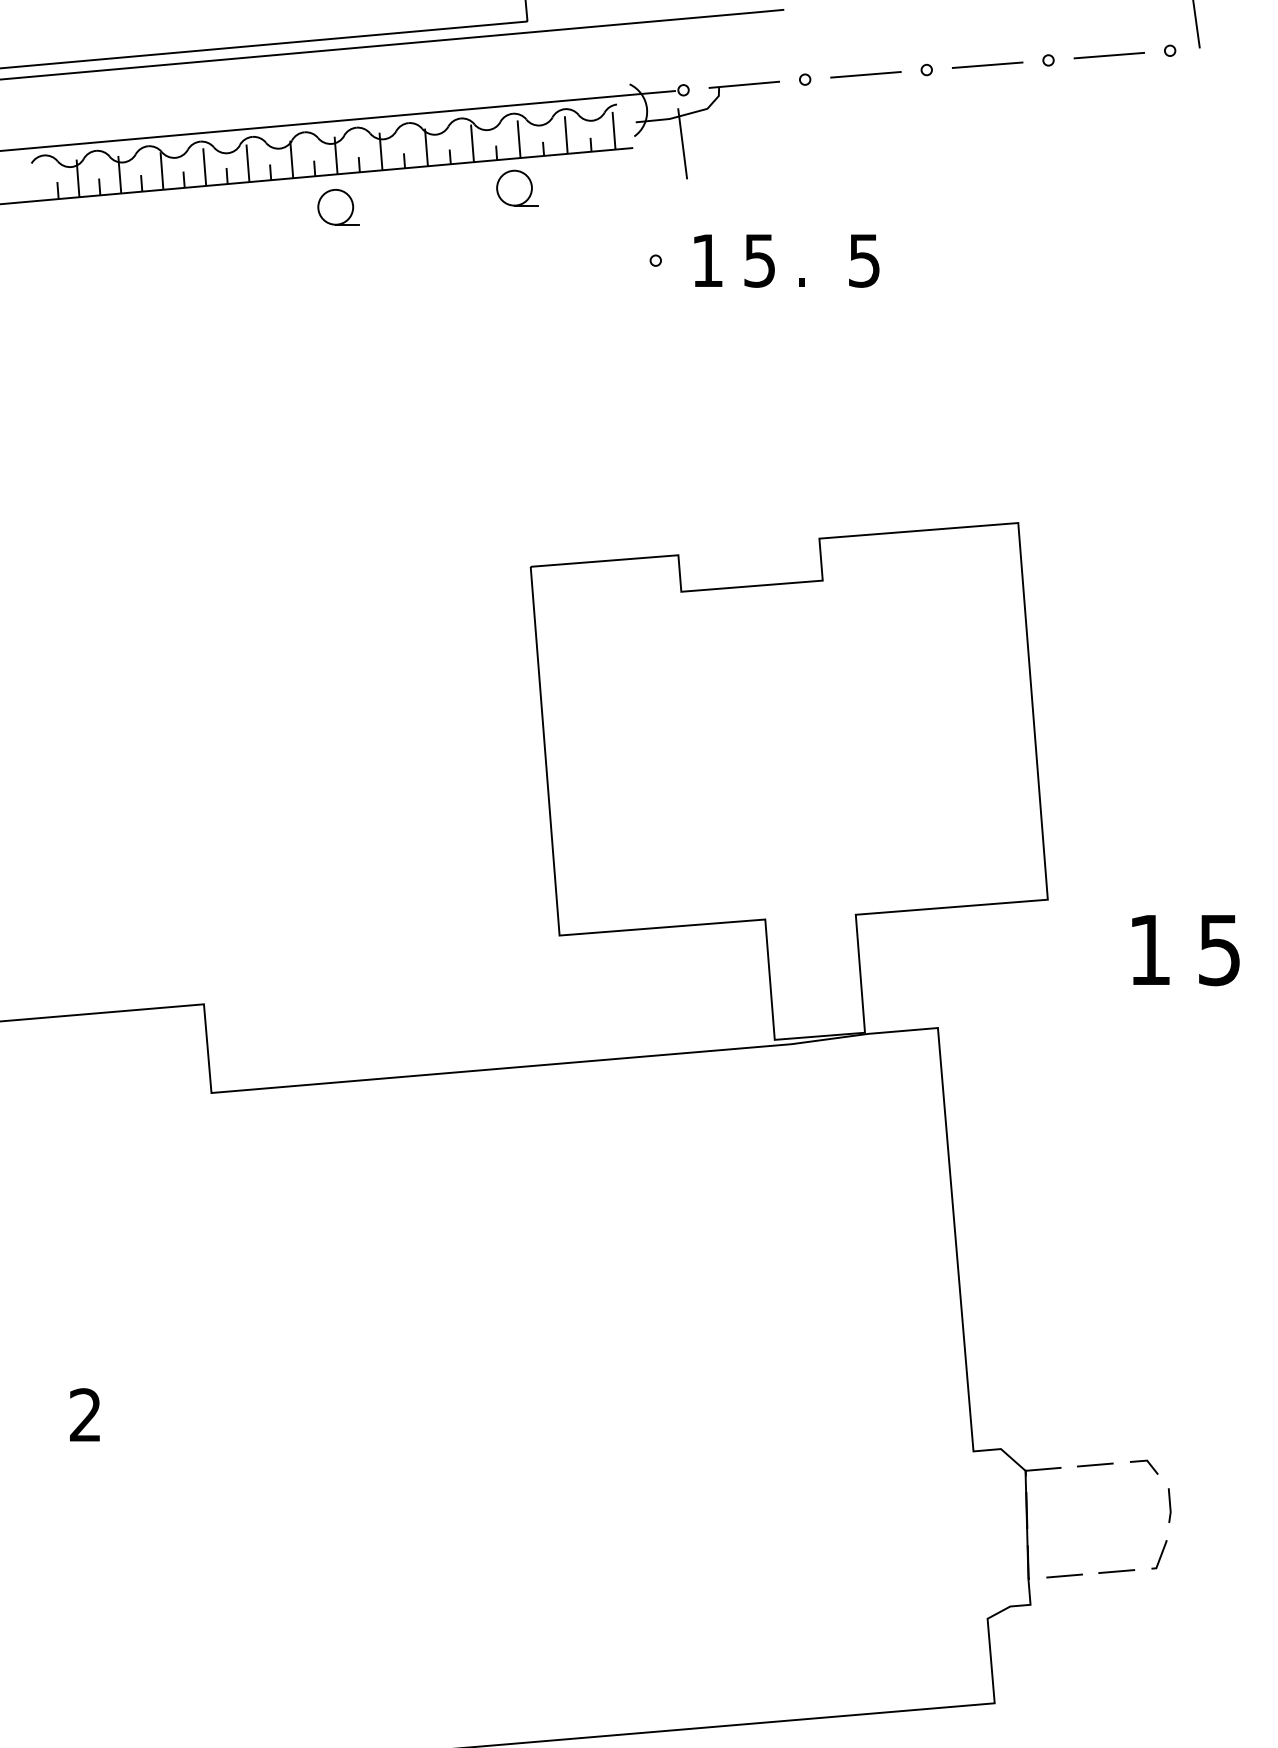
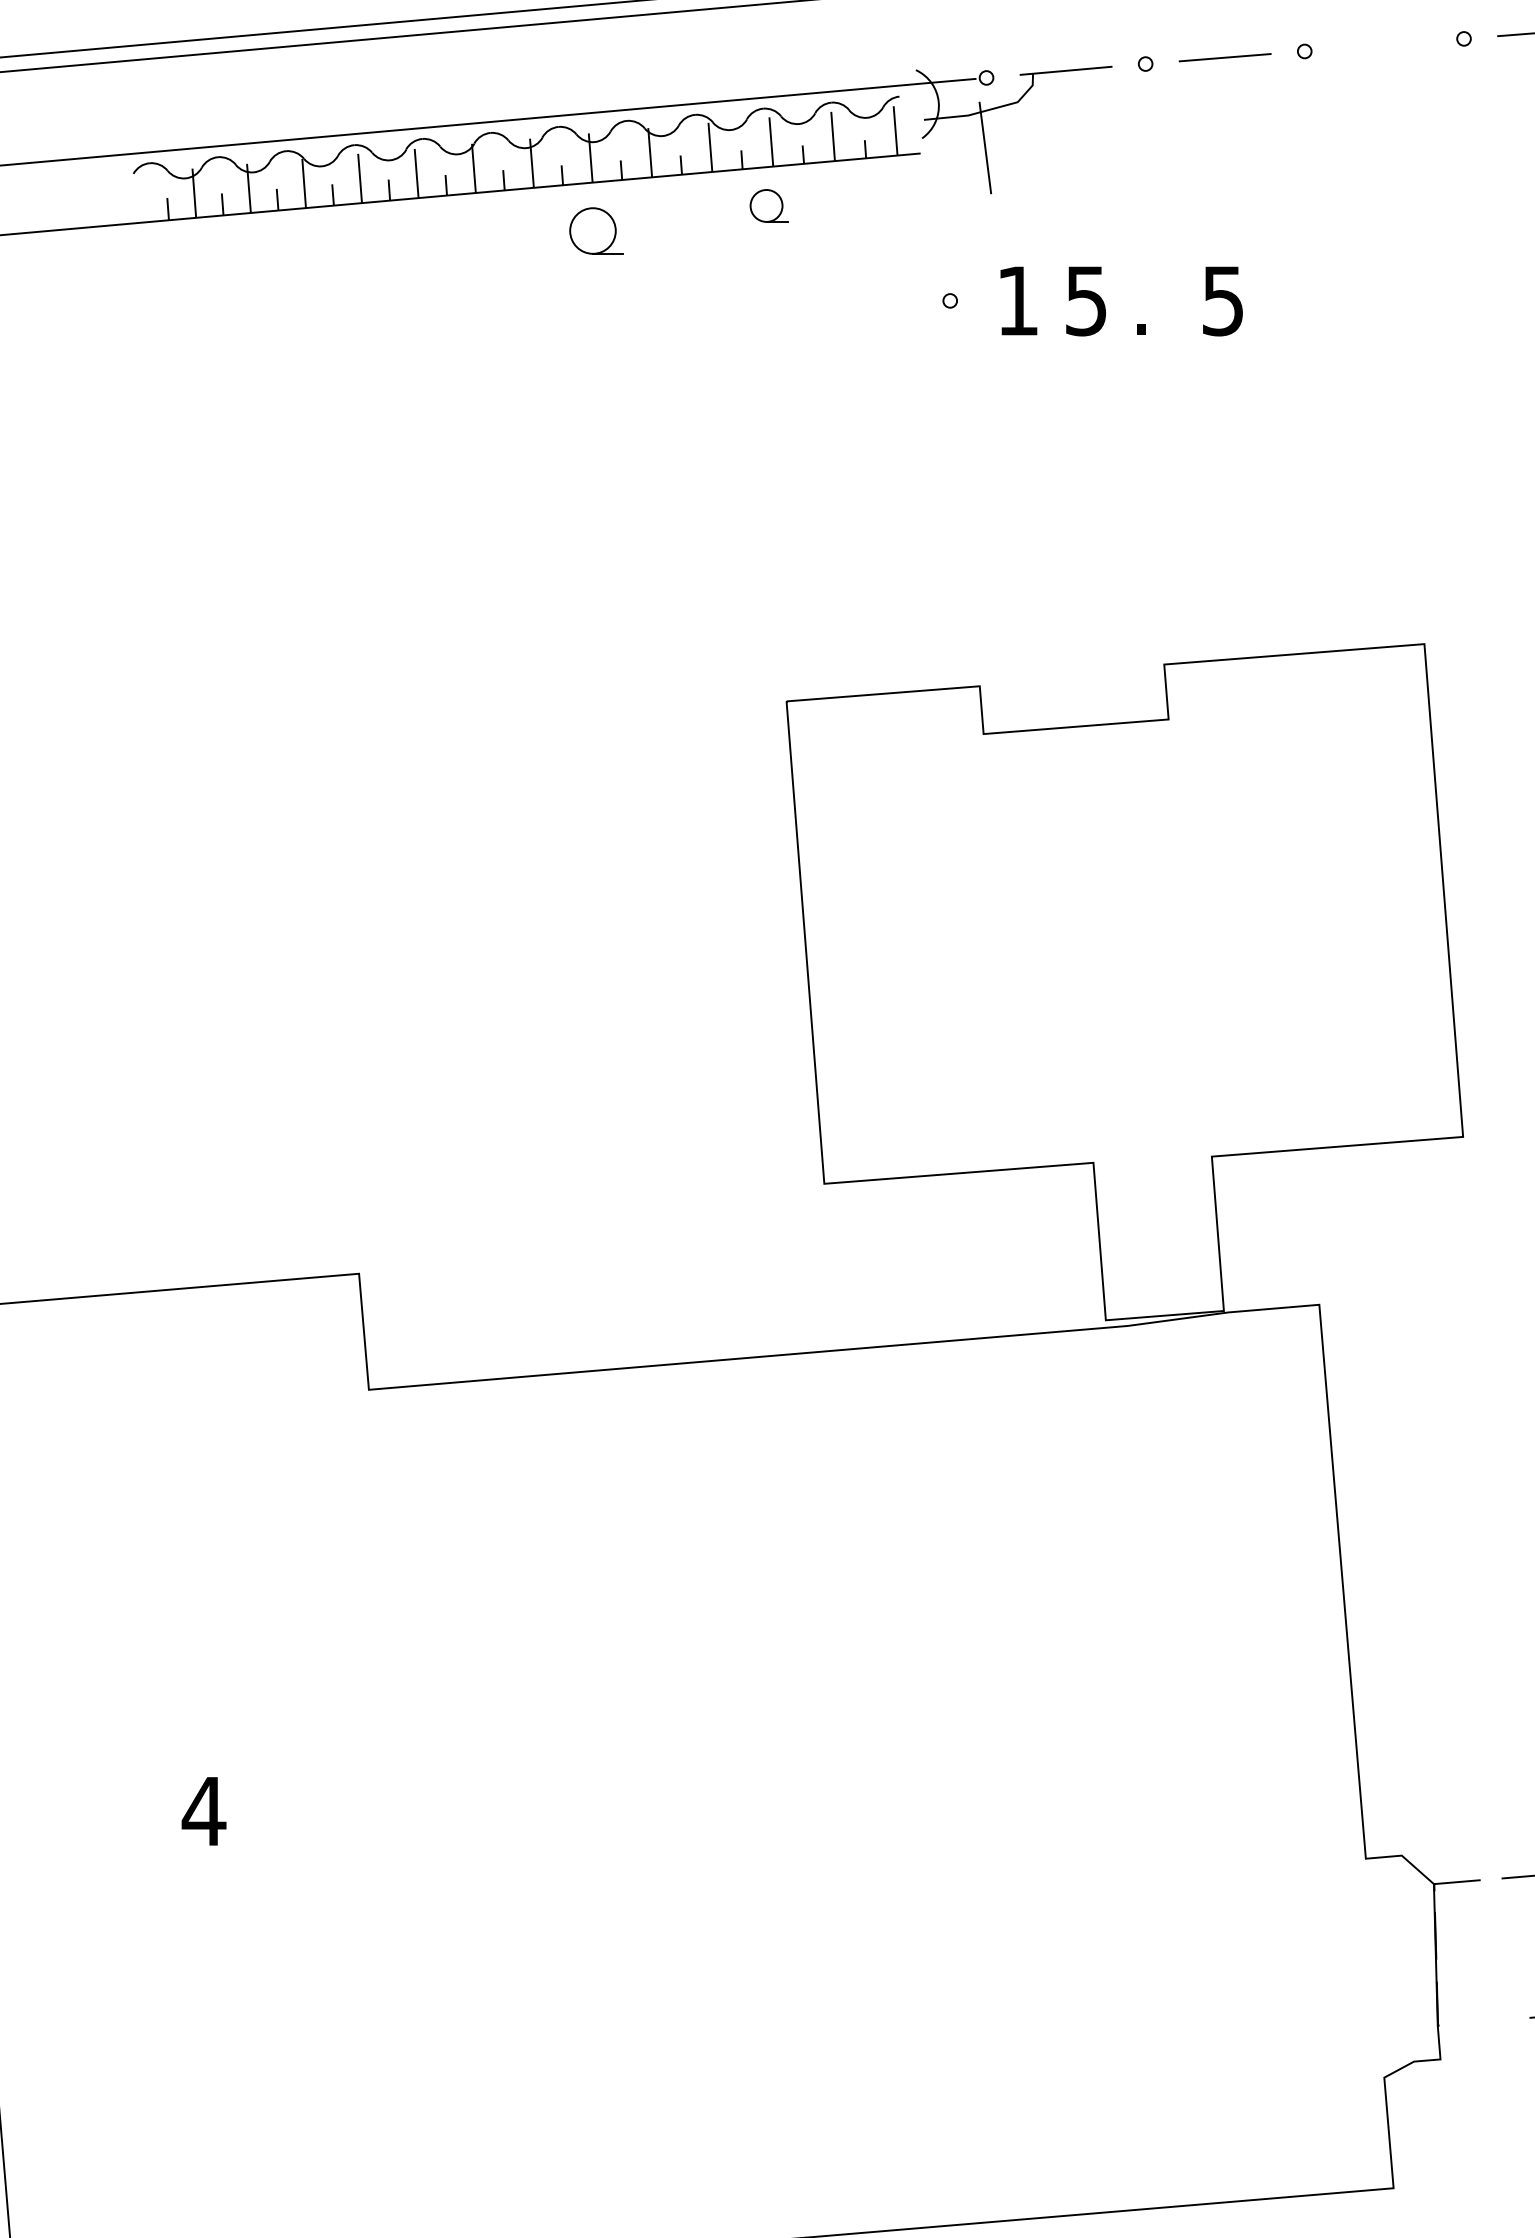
line: (987, 64) -> (1384, 44), removed
part: (517, 187) -> (769, 205), size x0.7
part: (338, 207) -> (596, 231), moved
text: (85, 1414) -> (204, 1810), 2 -> 4
line: (1064, 1575) -> (1484, 2021), removed

